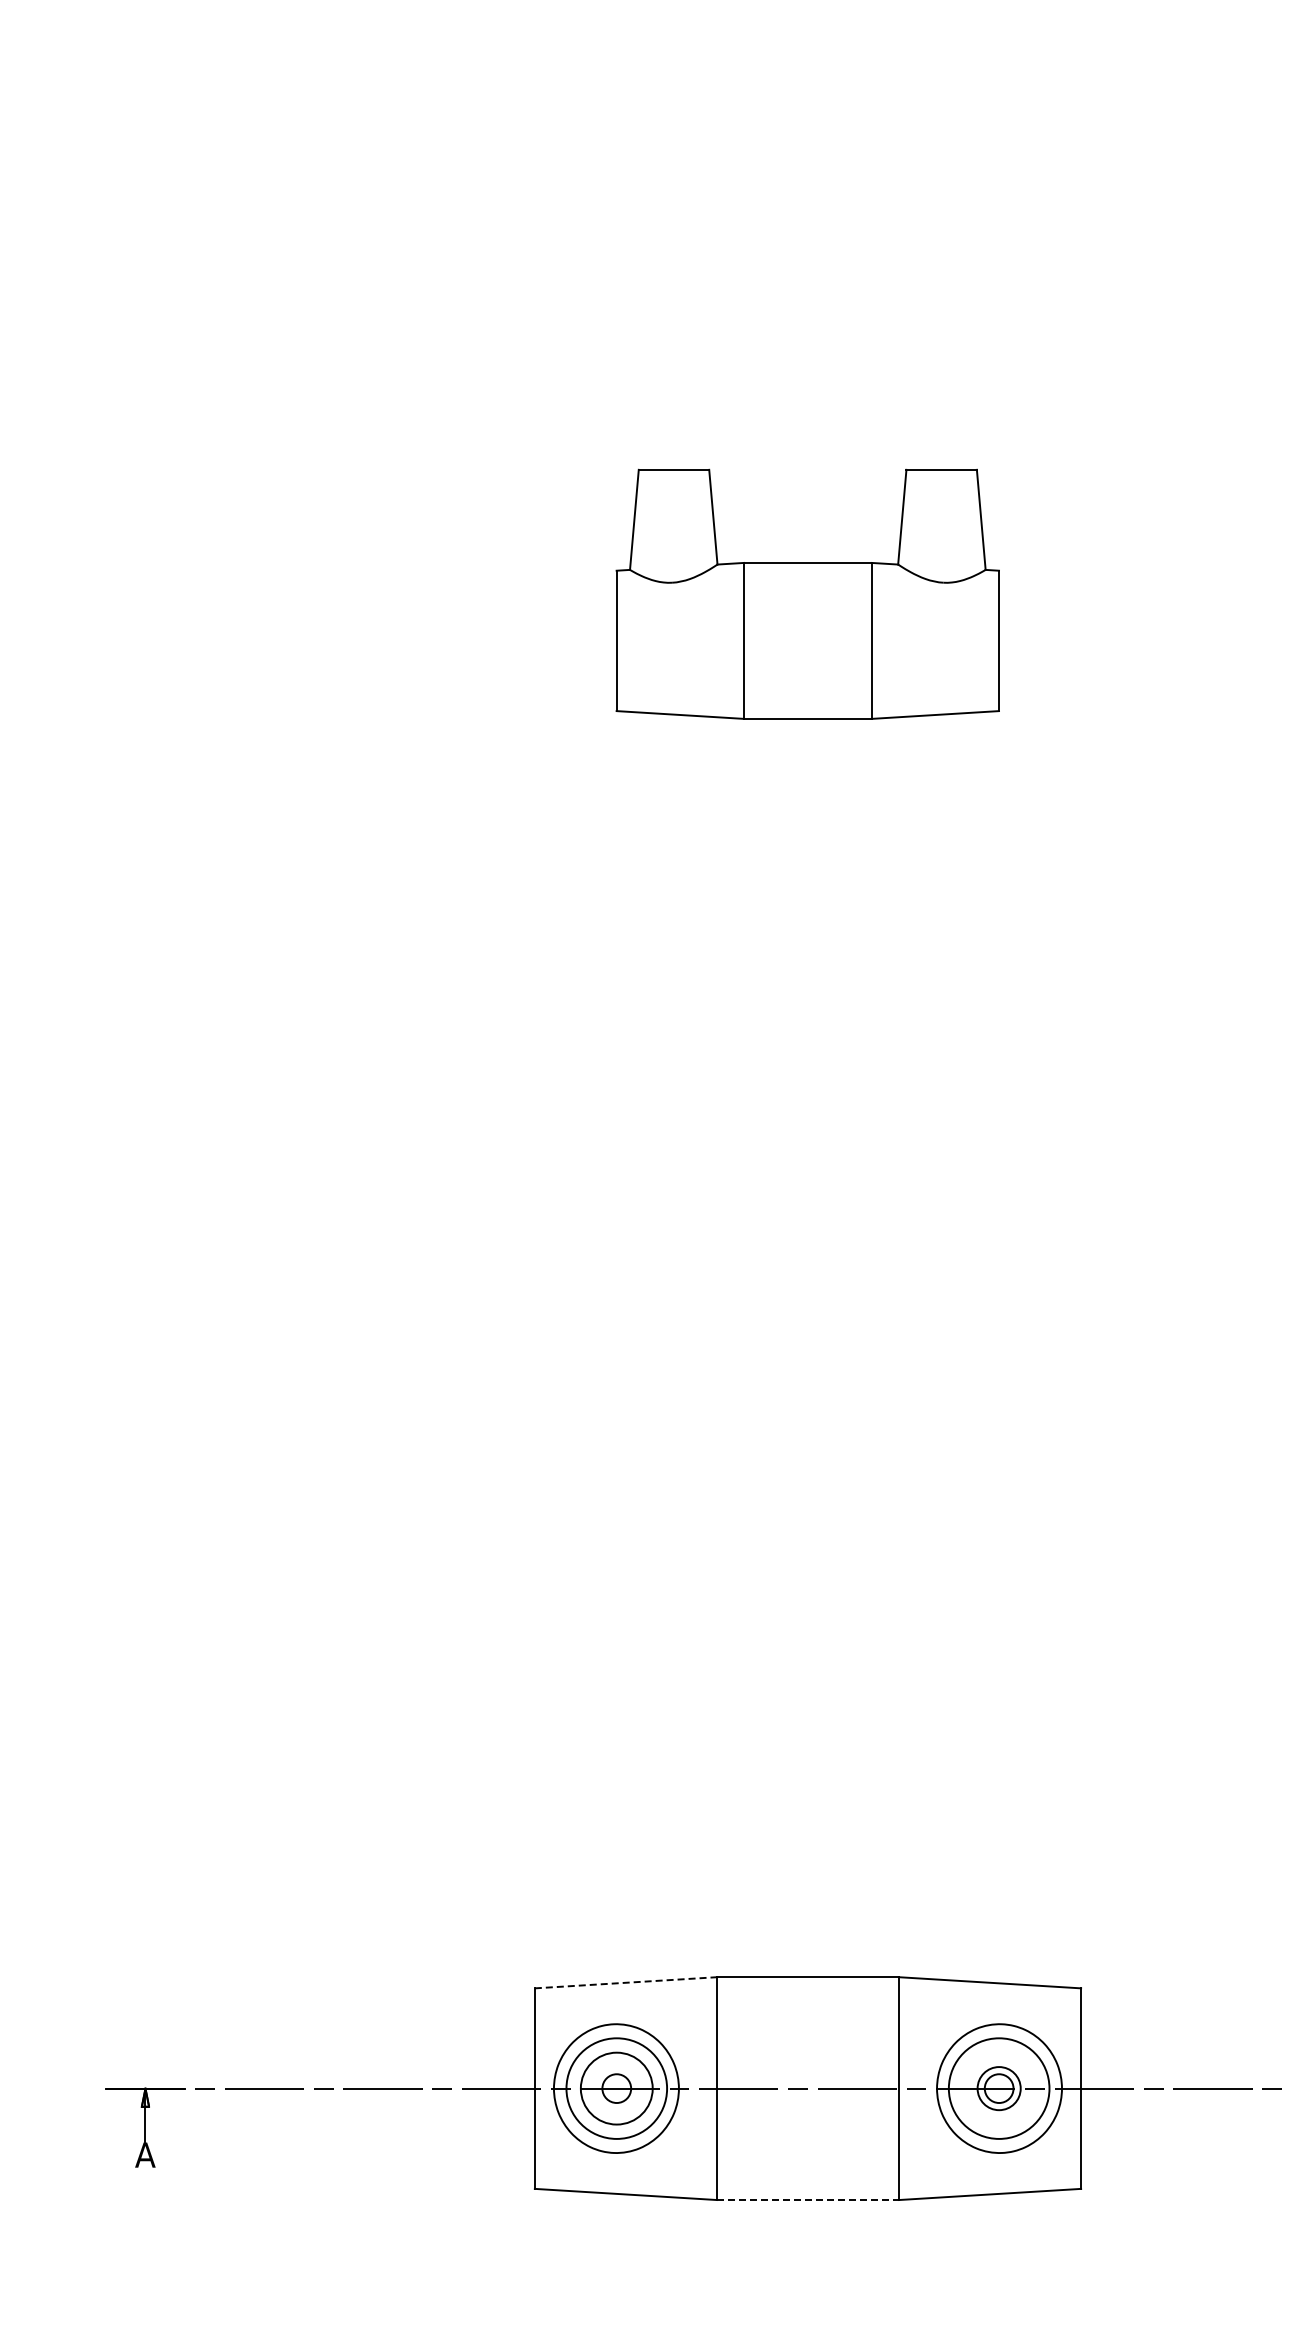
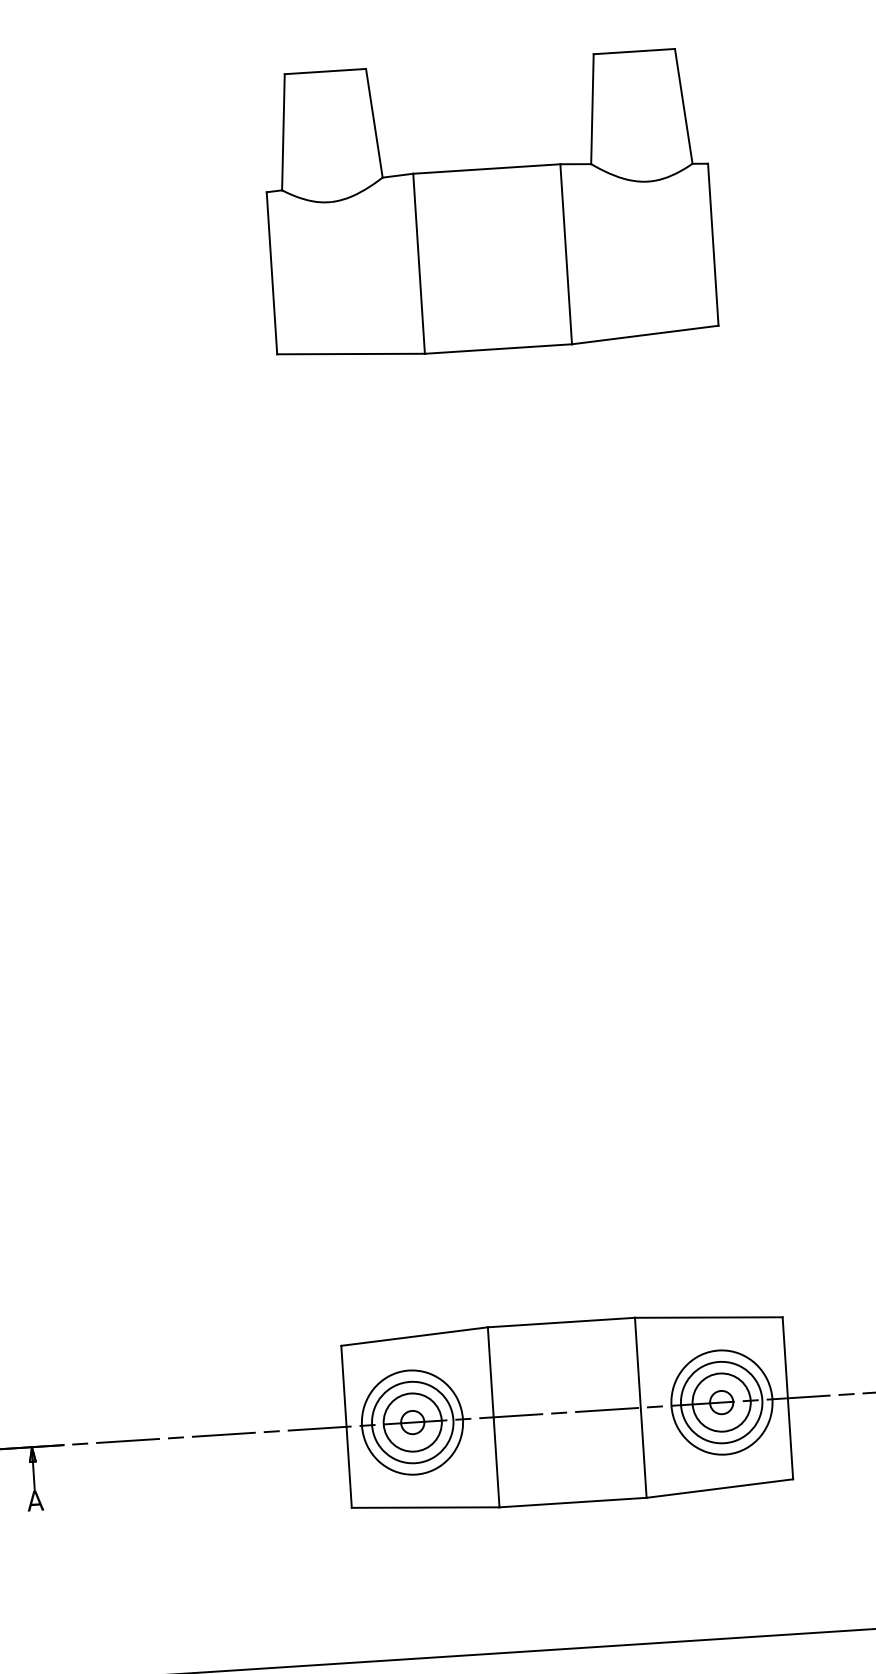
part: (807, 594) -> (488, 205), size x1.43
line: (626, 1982) -> (415, 1336), dashed -> solid
circle: (999, 2088) -> (721, 1402), size x1.67
line: (808, 2200) -> (573, 1502), dashed -> solid

